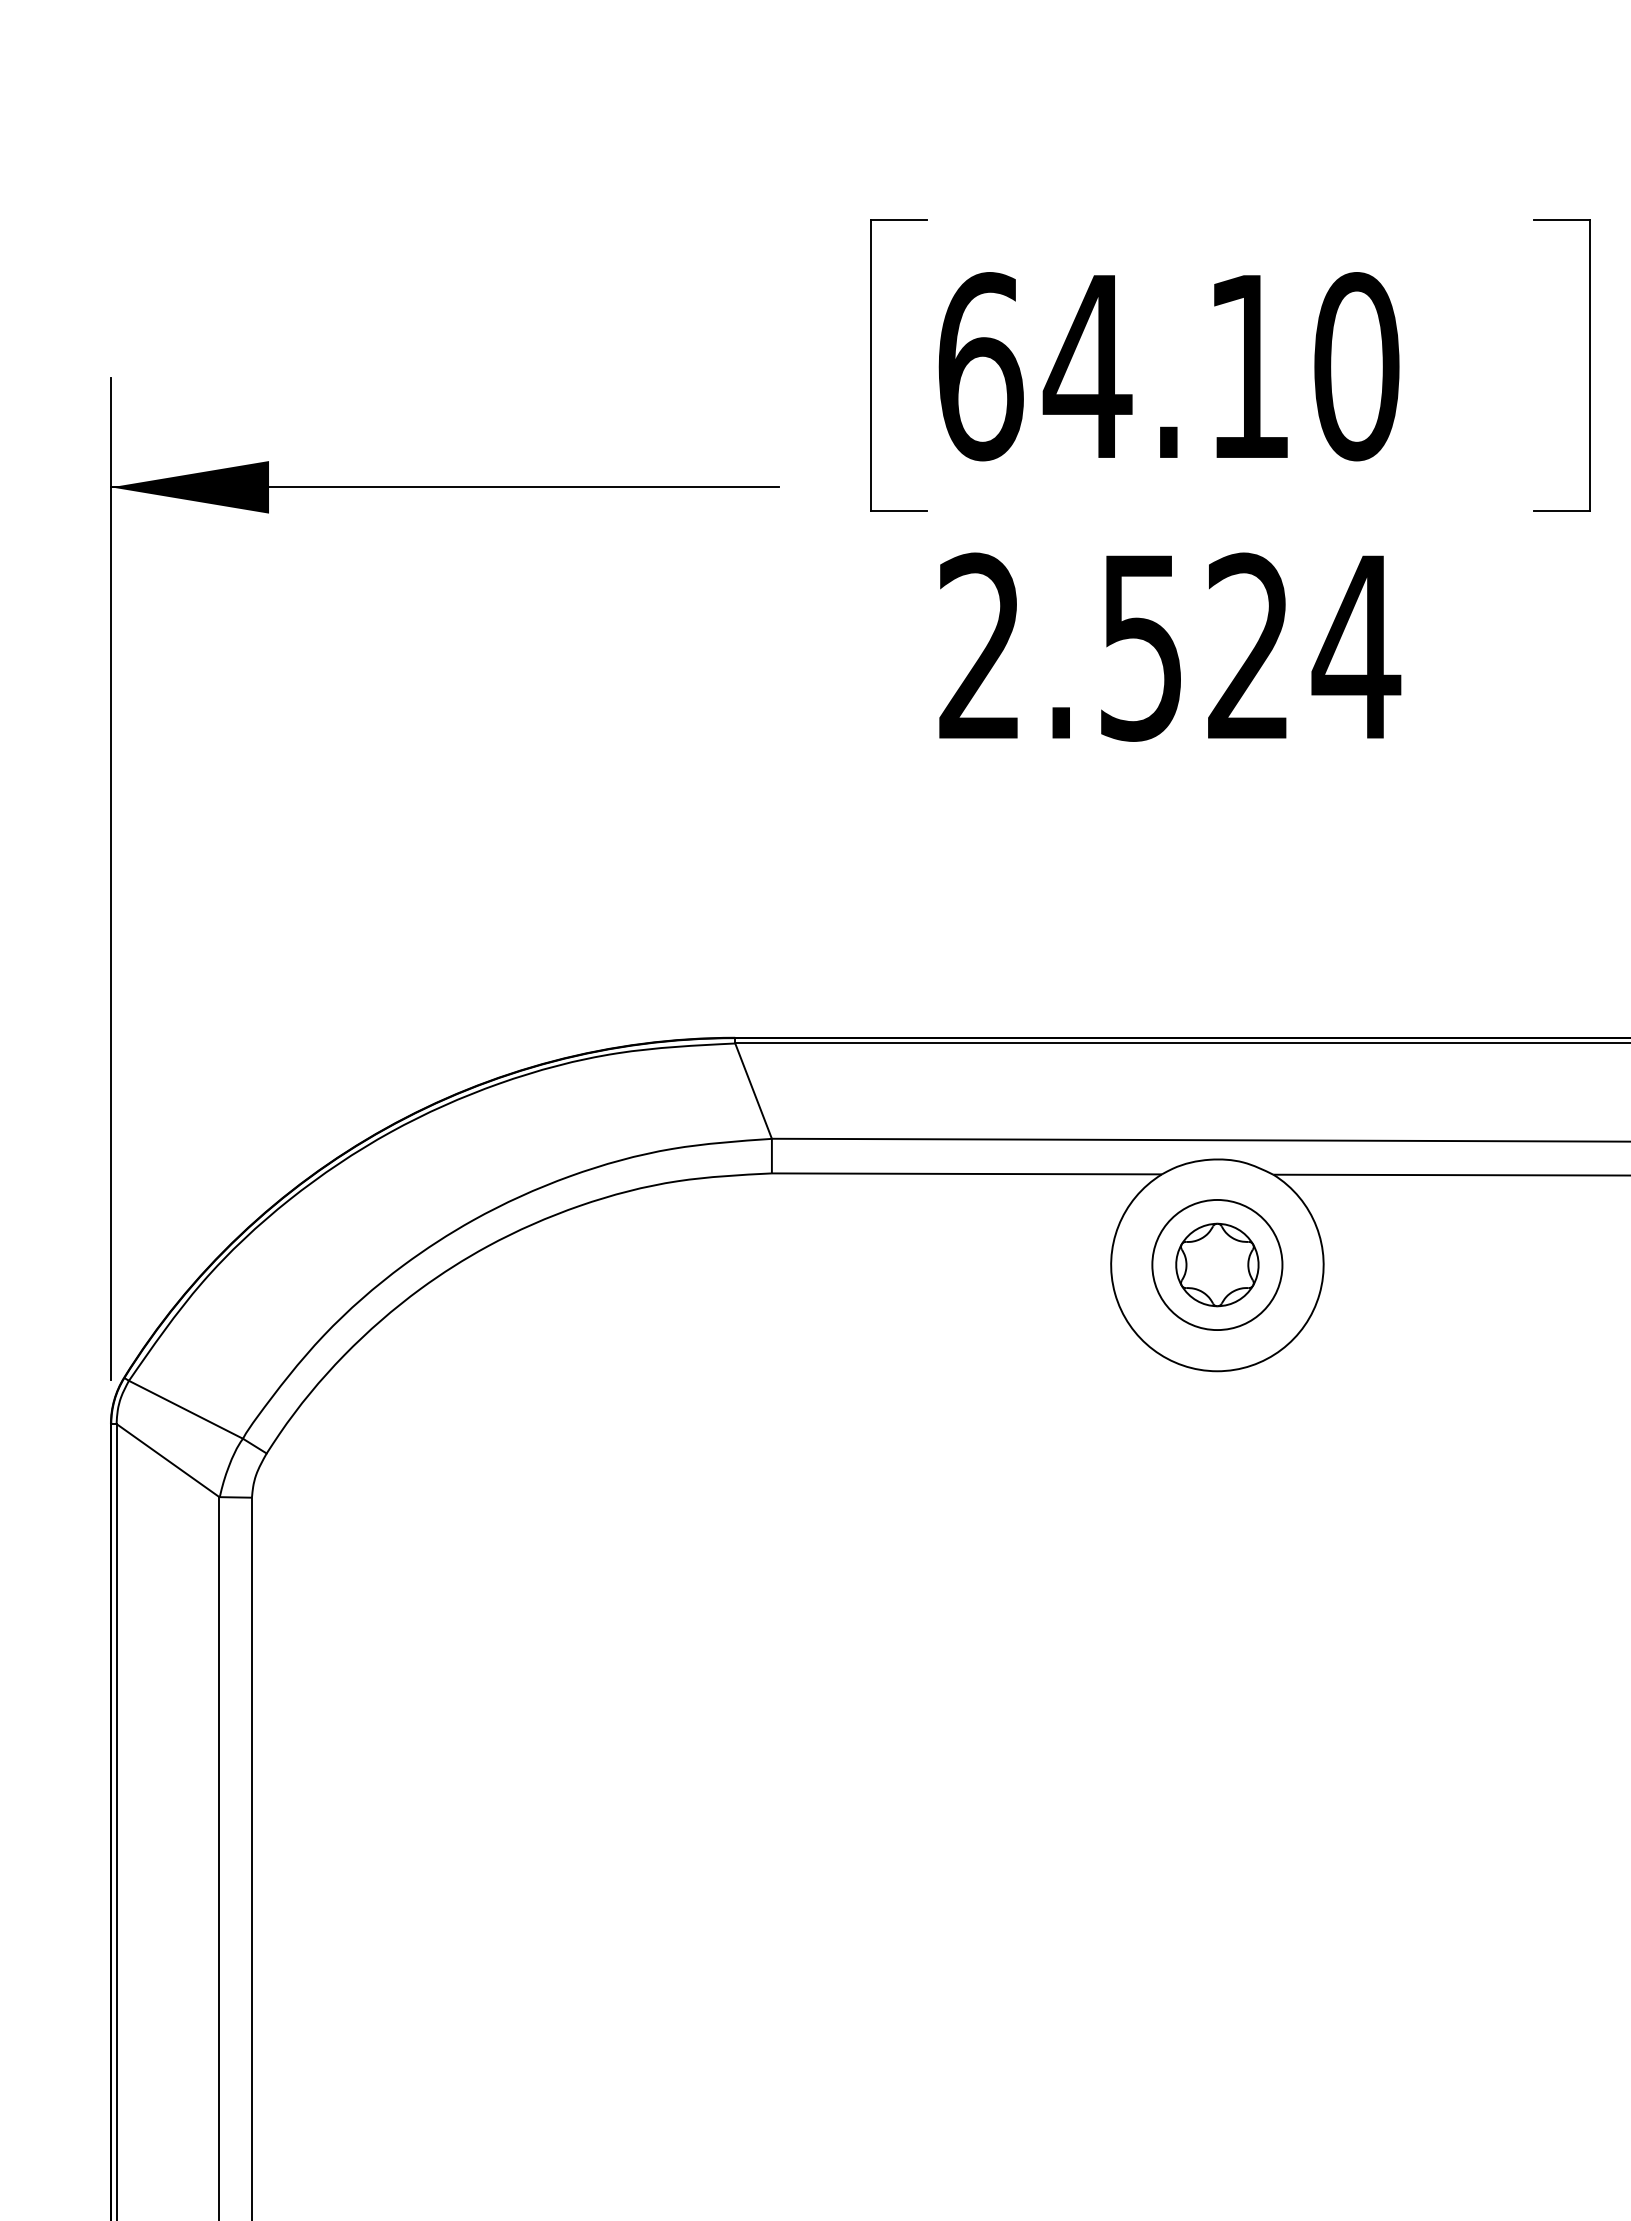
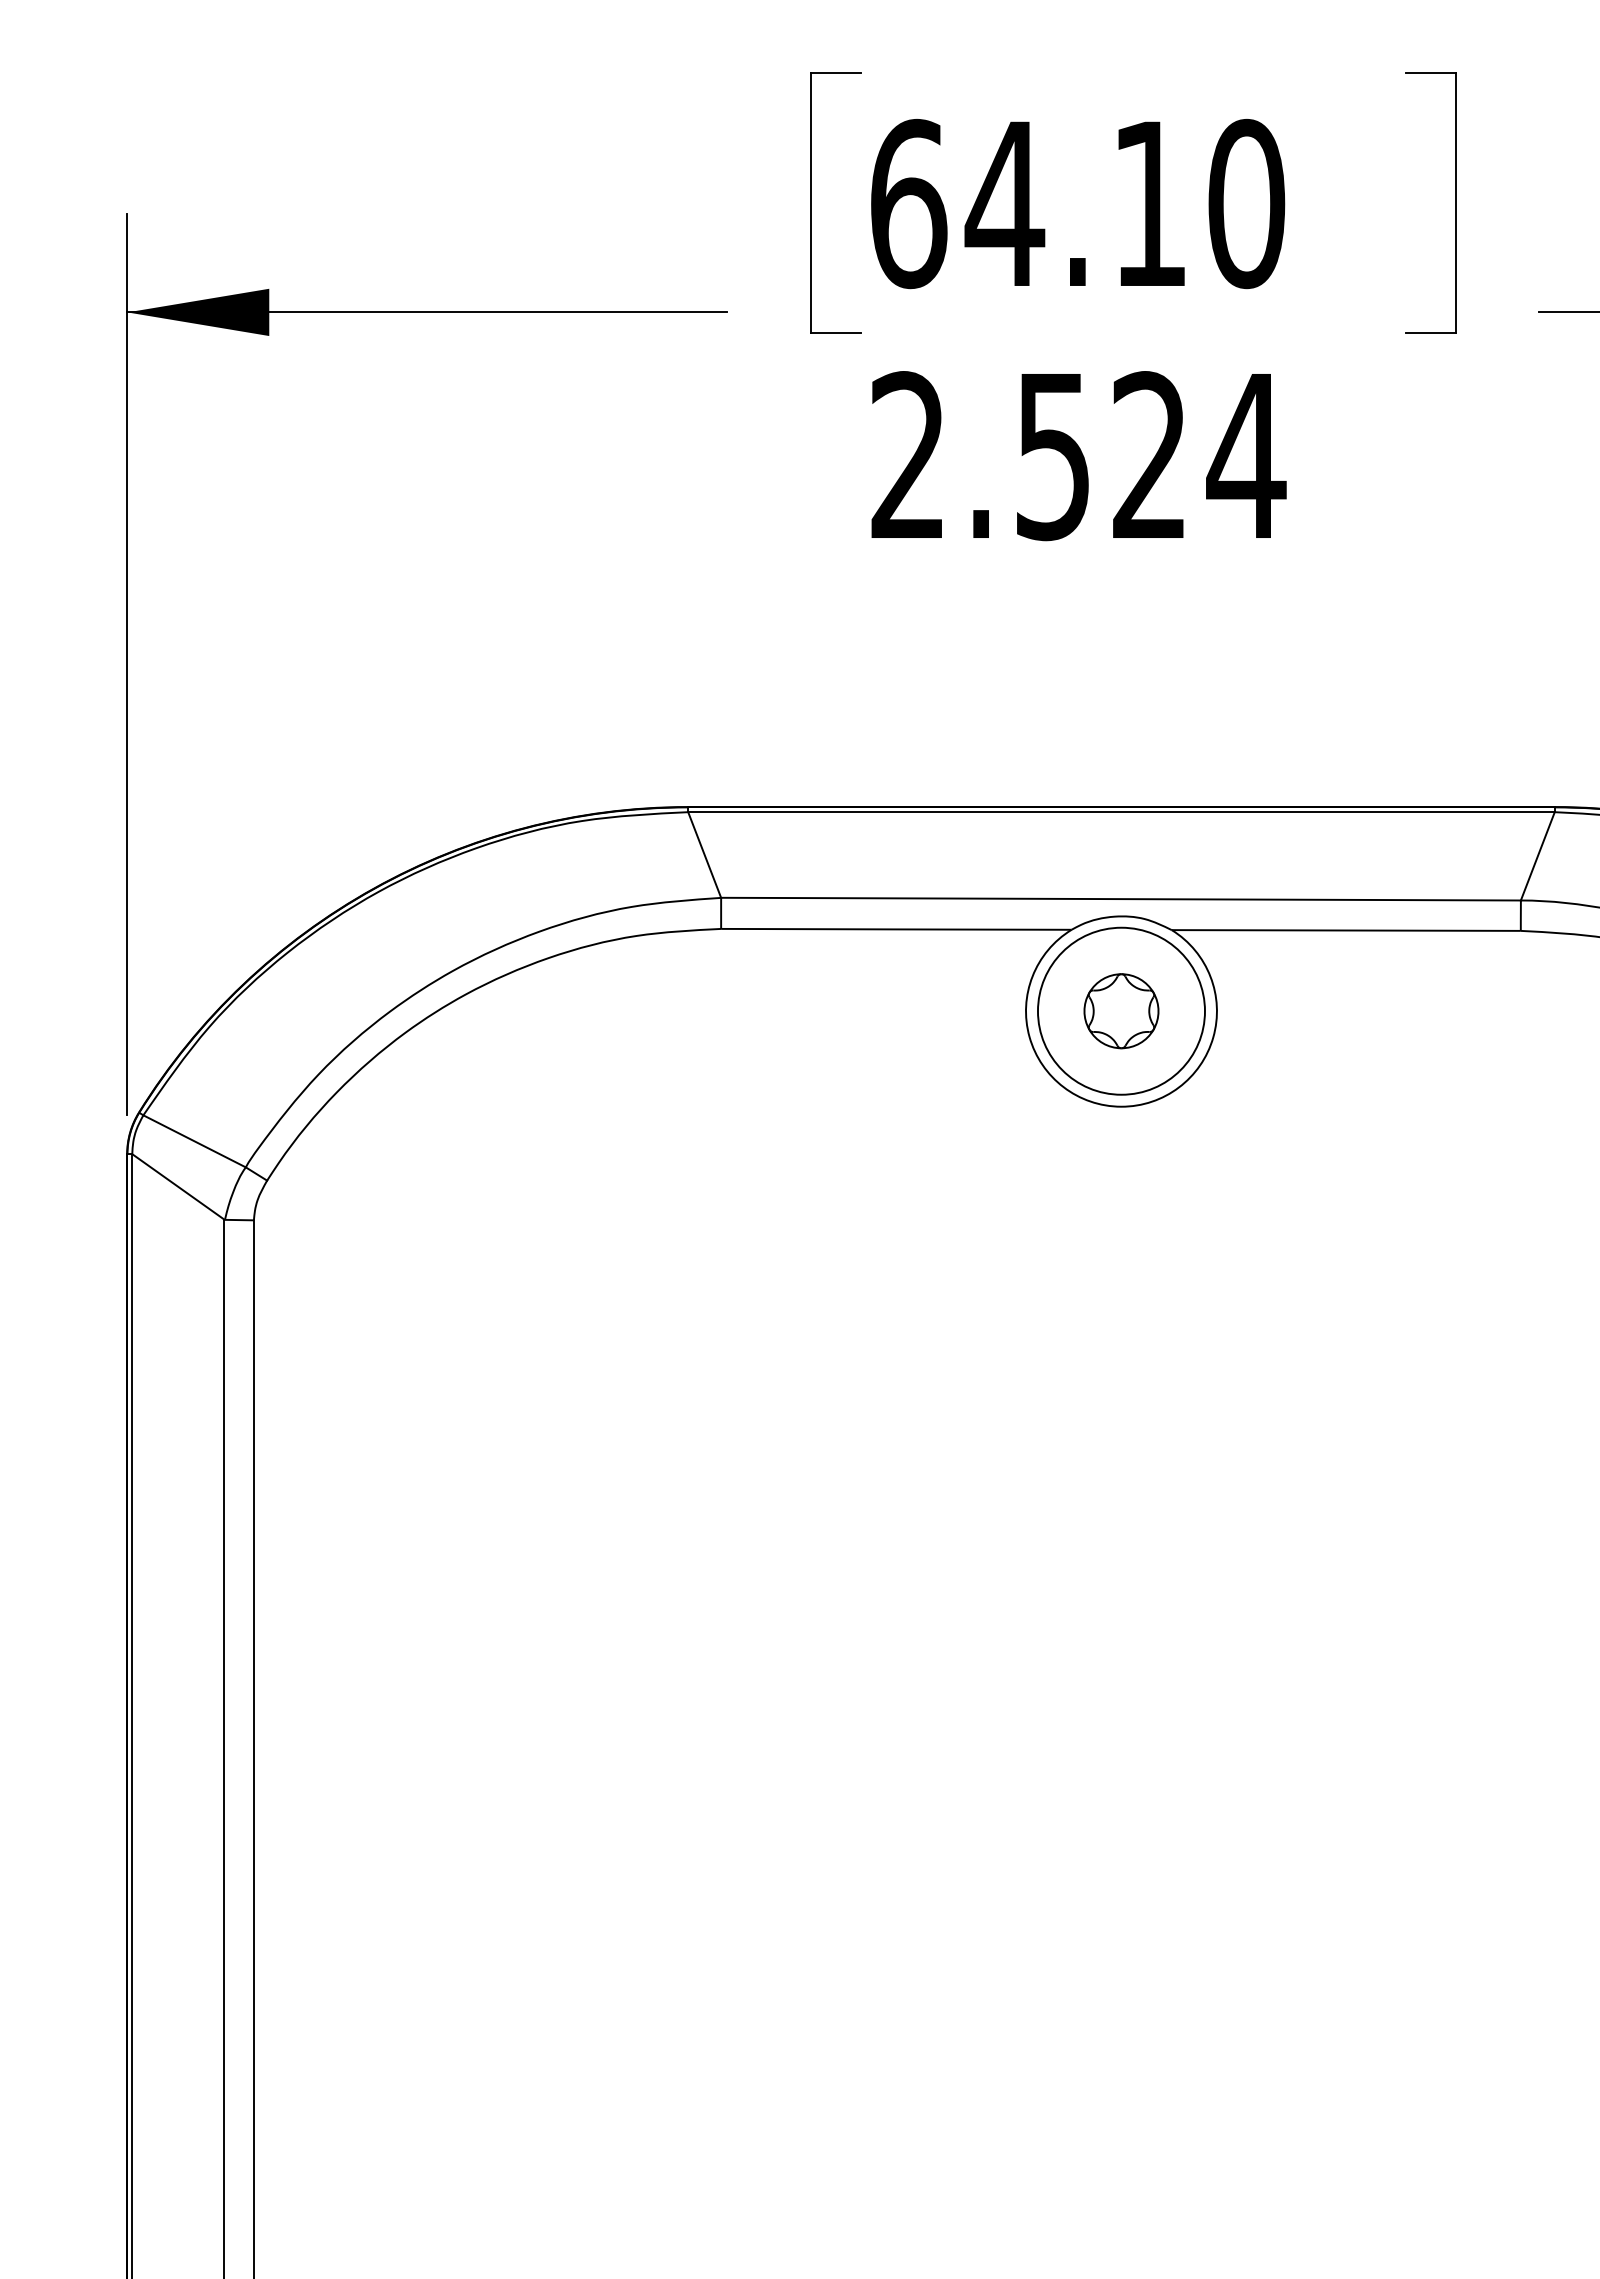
circle: (1216, 1264) -> (1120, 1010), size x1.43

